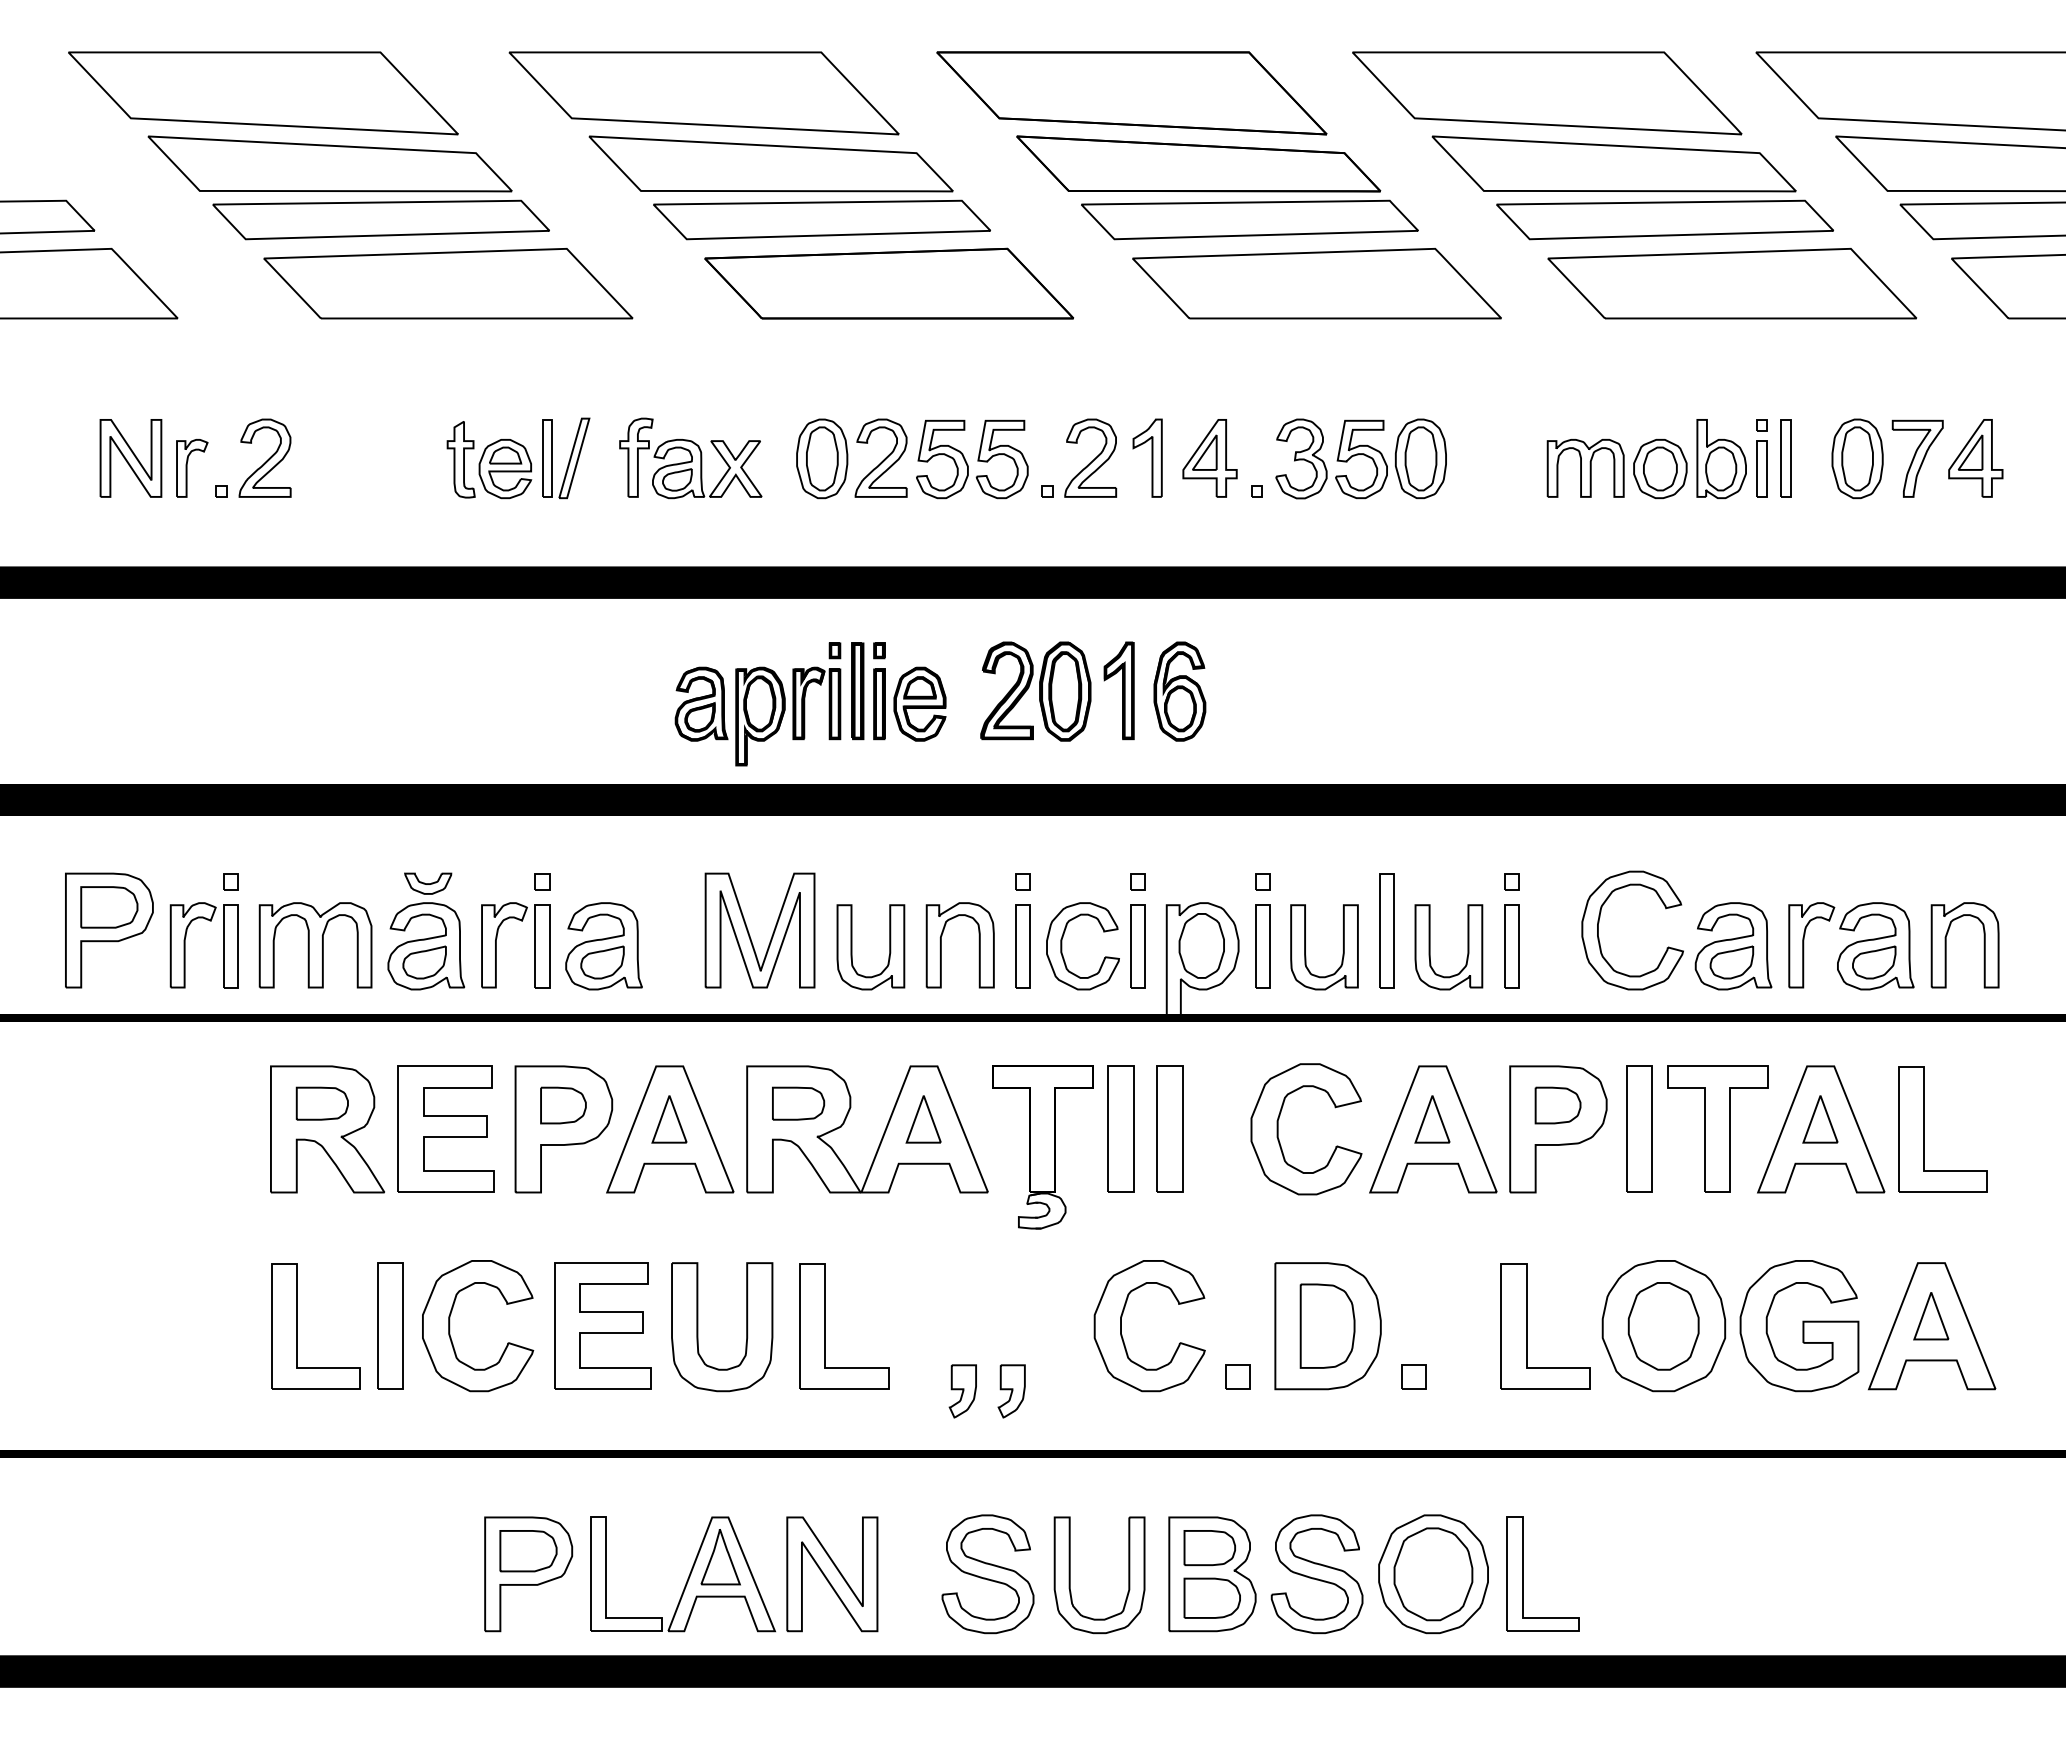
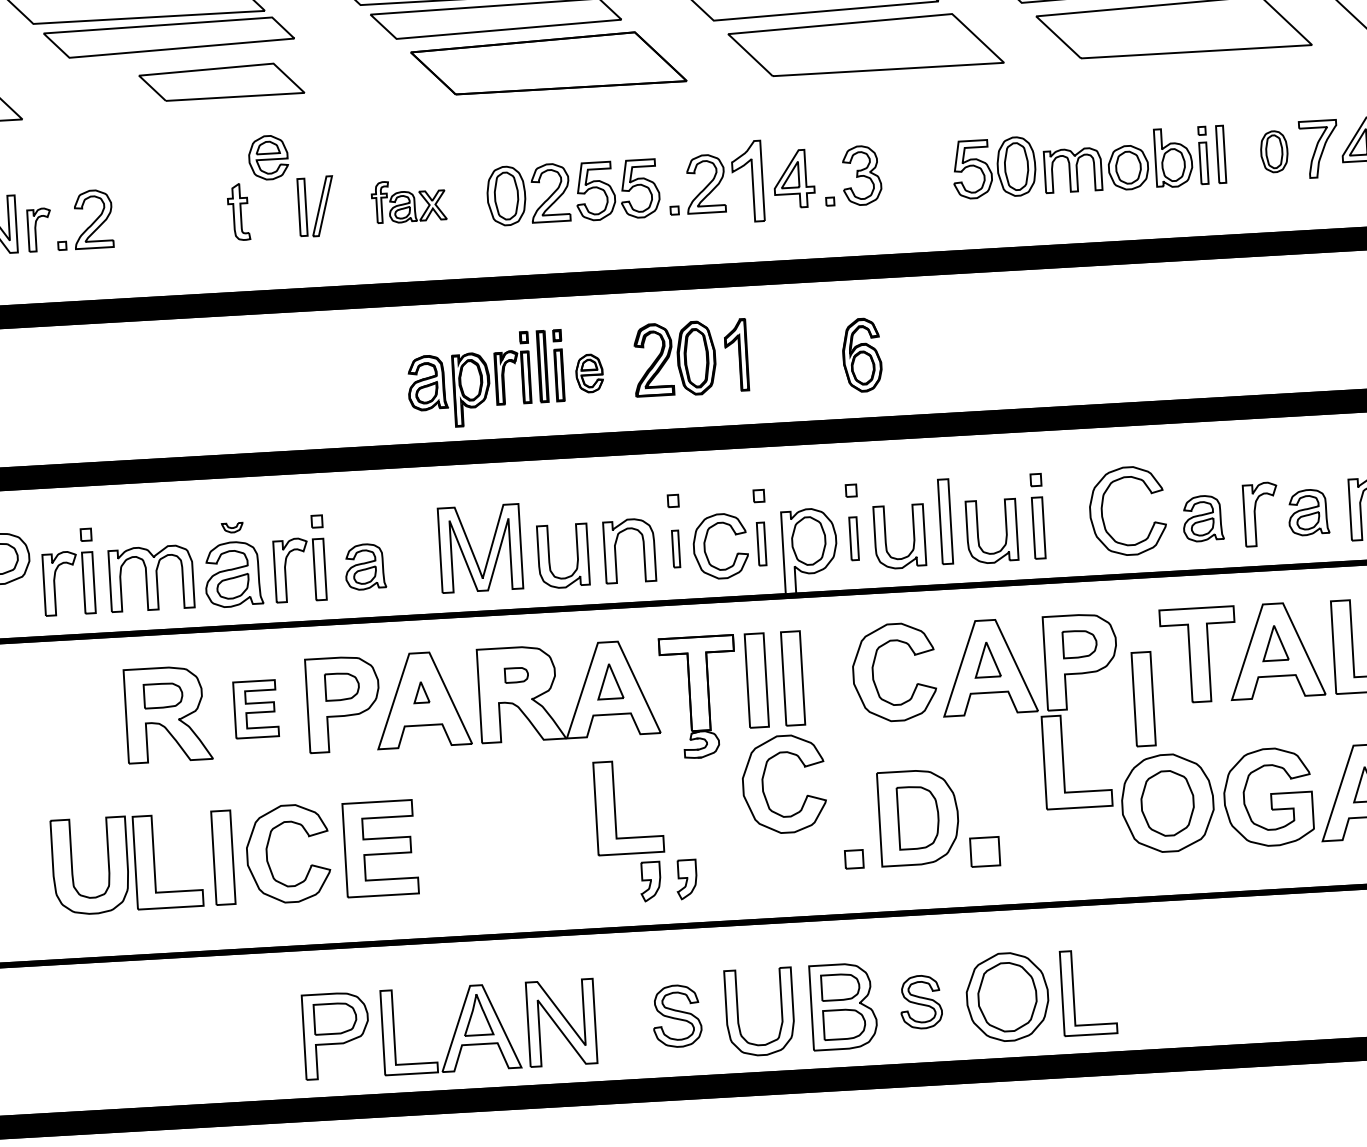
part: (448, 283) -> (221, 81), size x0.6
part: (1147, 457) -> (747, 181), size x1.4
part: (690, 458) -> (408, 201), size x0.7
part: (1390, 458) -> (993, 167), moved
part: (1857, 458) -> (1274, 151), size x0.7
part: (505, 469) -> (268, 158), moved
part: (1179, 691) -> (861, 355), moved
part: (919, 703) -> (589, 373), size x0.7
part: (428, 883) -> (232, 527), size x0.6
part: (603, 946) -> (365, 567), size x0.7
part: (1022, 946) -> (675, 549), size x0.6
part: (1137, 946) -> (761, 544), size x0.7
part: (1262, 946) -> (853, 538), size x0.7
part: (1733, 946) -> (1203, 518), size x0.7
part: (1875, 946) -> (1308, 512), size x0.7
part: (798, 1103) -> (516, 675), size x0.6
part: (669, 1119) -> (421, 692), size x0.6
part: (445, 1128) -> (255, 708), size x0.6
part: (1639, 1128) -> (1143, 698), moved
part: (825, 1326) -> (614, 807), moved
part: (1121, 1326) -> (763, 785), moved
part: (1527, 1326) -> (1063, 761), moved
part: (698, 1327) -> (72, 867), moved
part: (1413, 1376) -> (984, 851), size x1.6
part: (987, 1574) -> (676, 1016), size x0.7
part: (1316, 1574) -> (920, 1002), size x0.6

